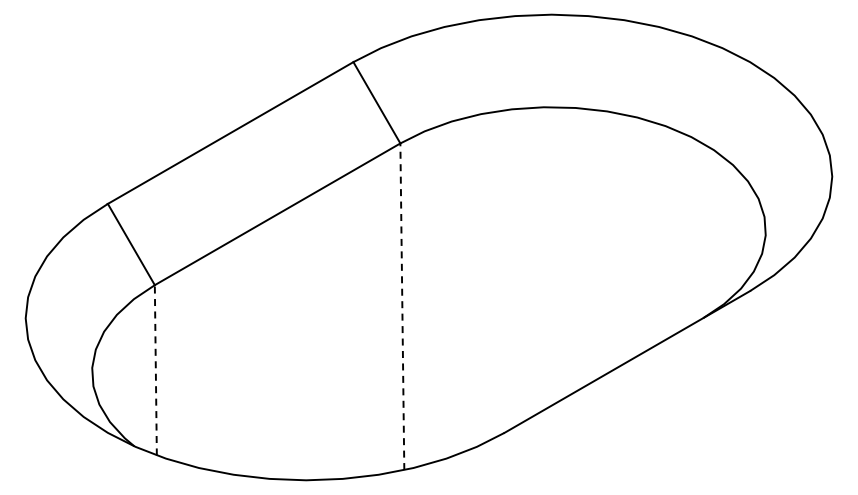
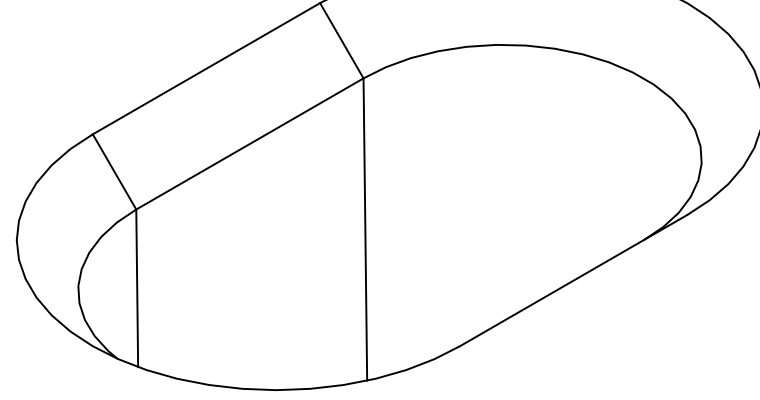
line: (402, 306) -> (365, 229), dashed -> solid
line: (155, 369) -> (136, 287), dashed -> solid

